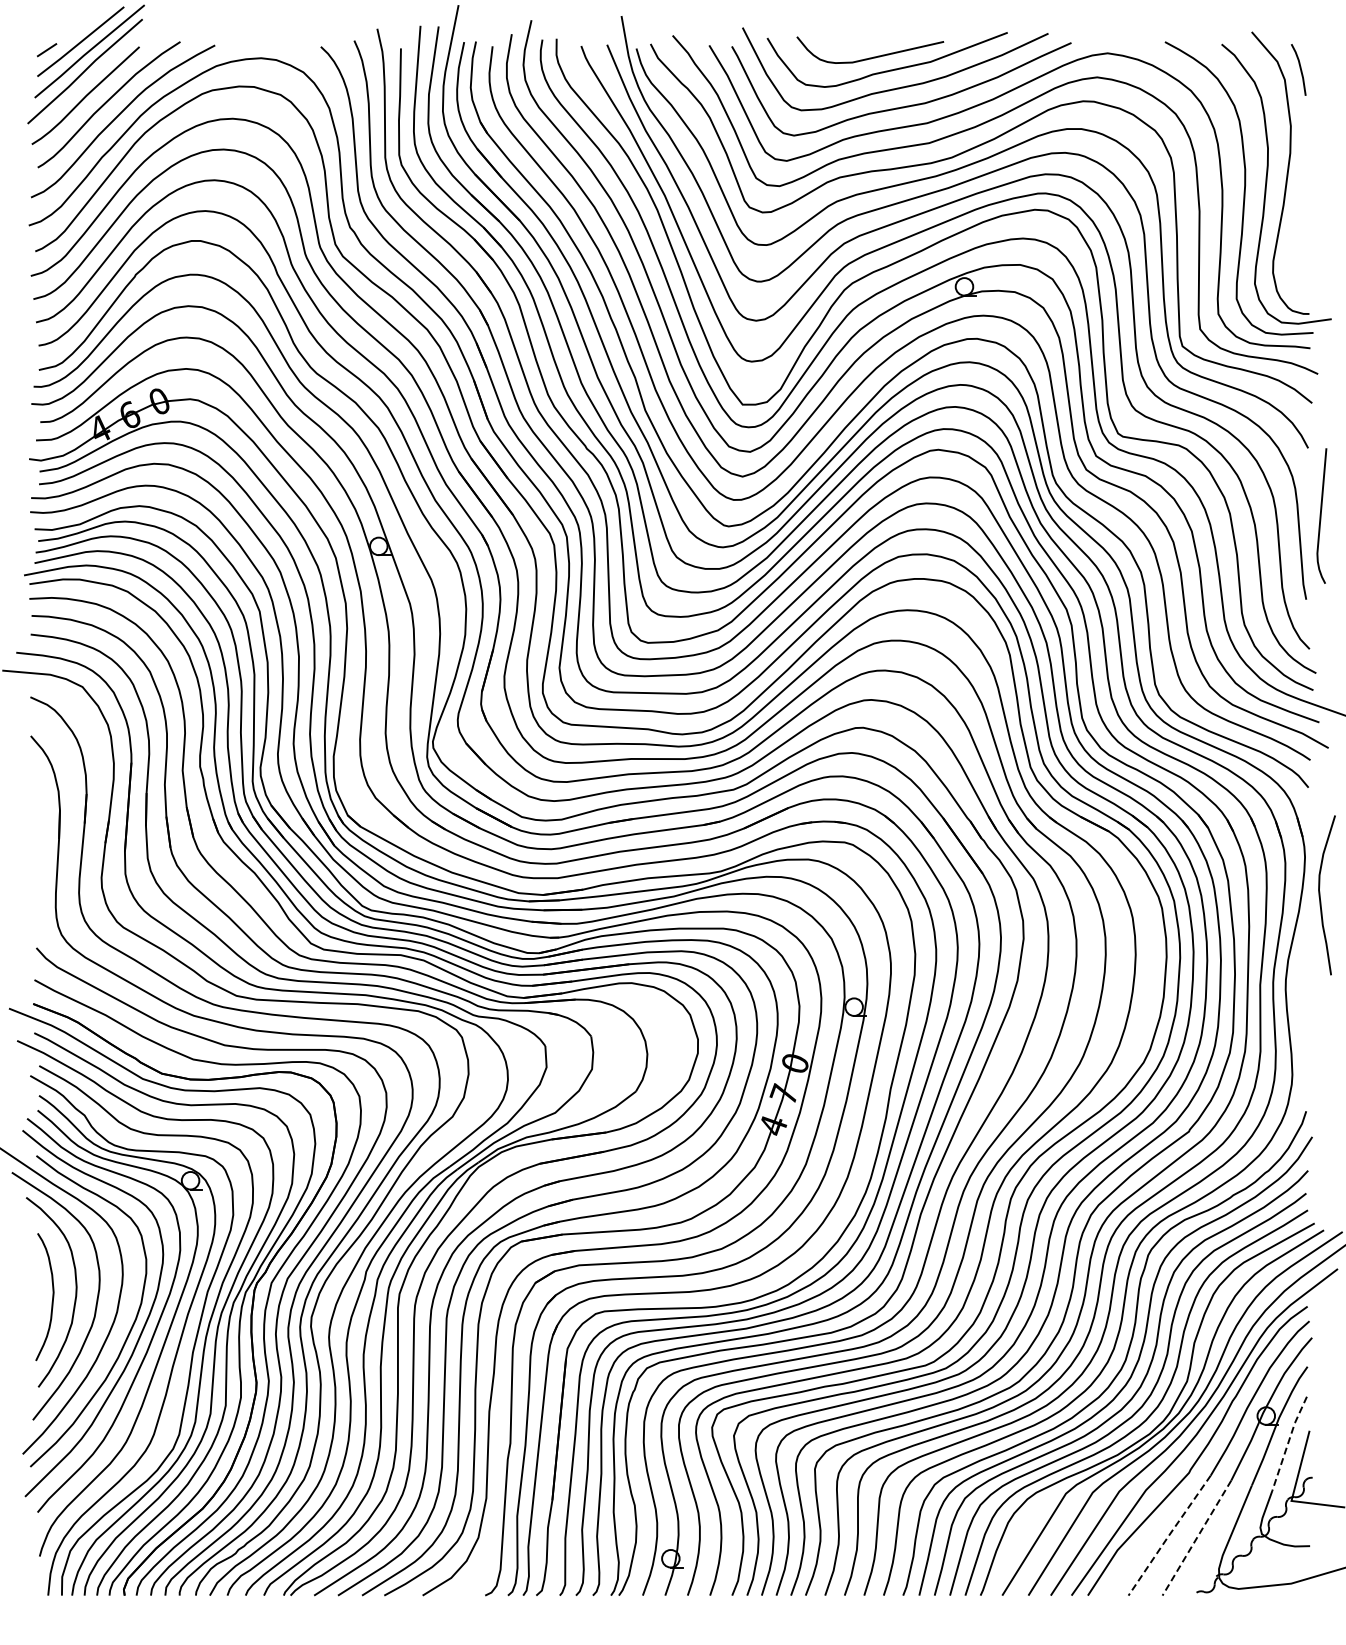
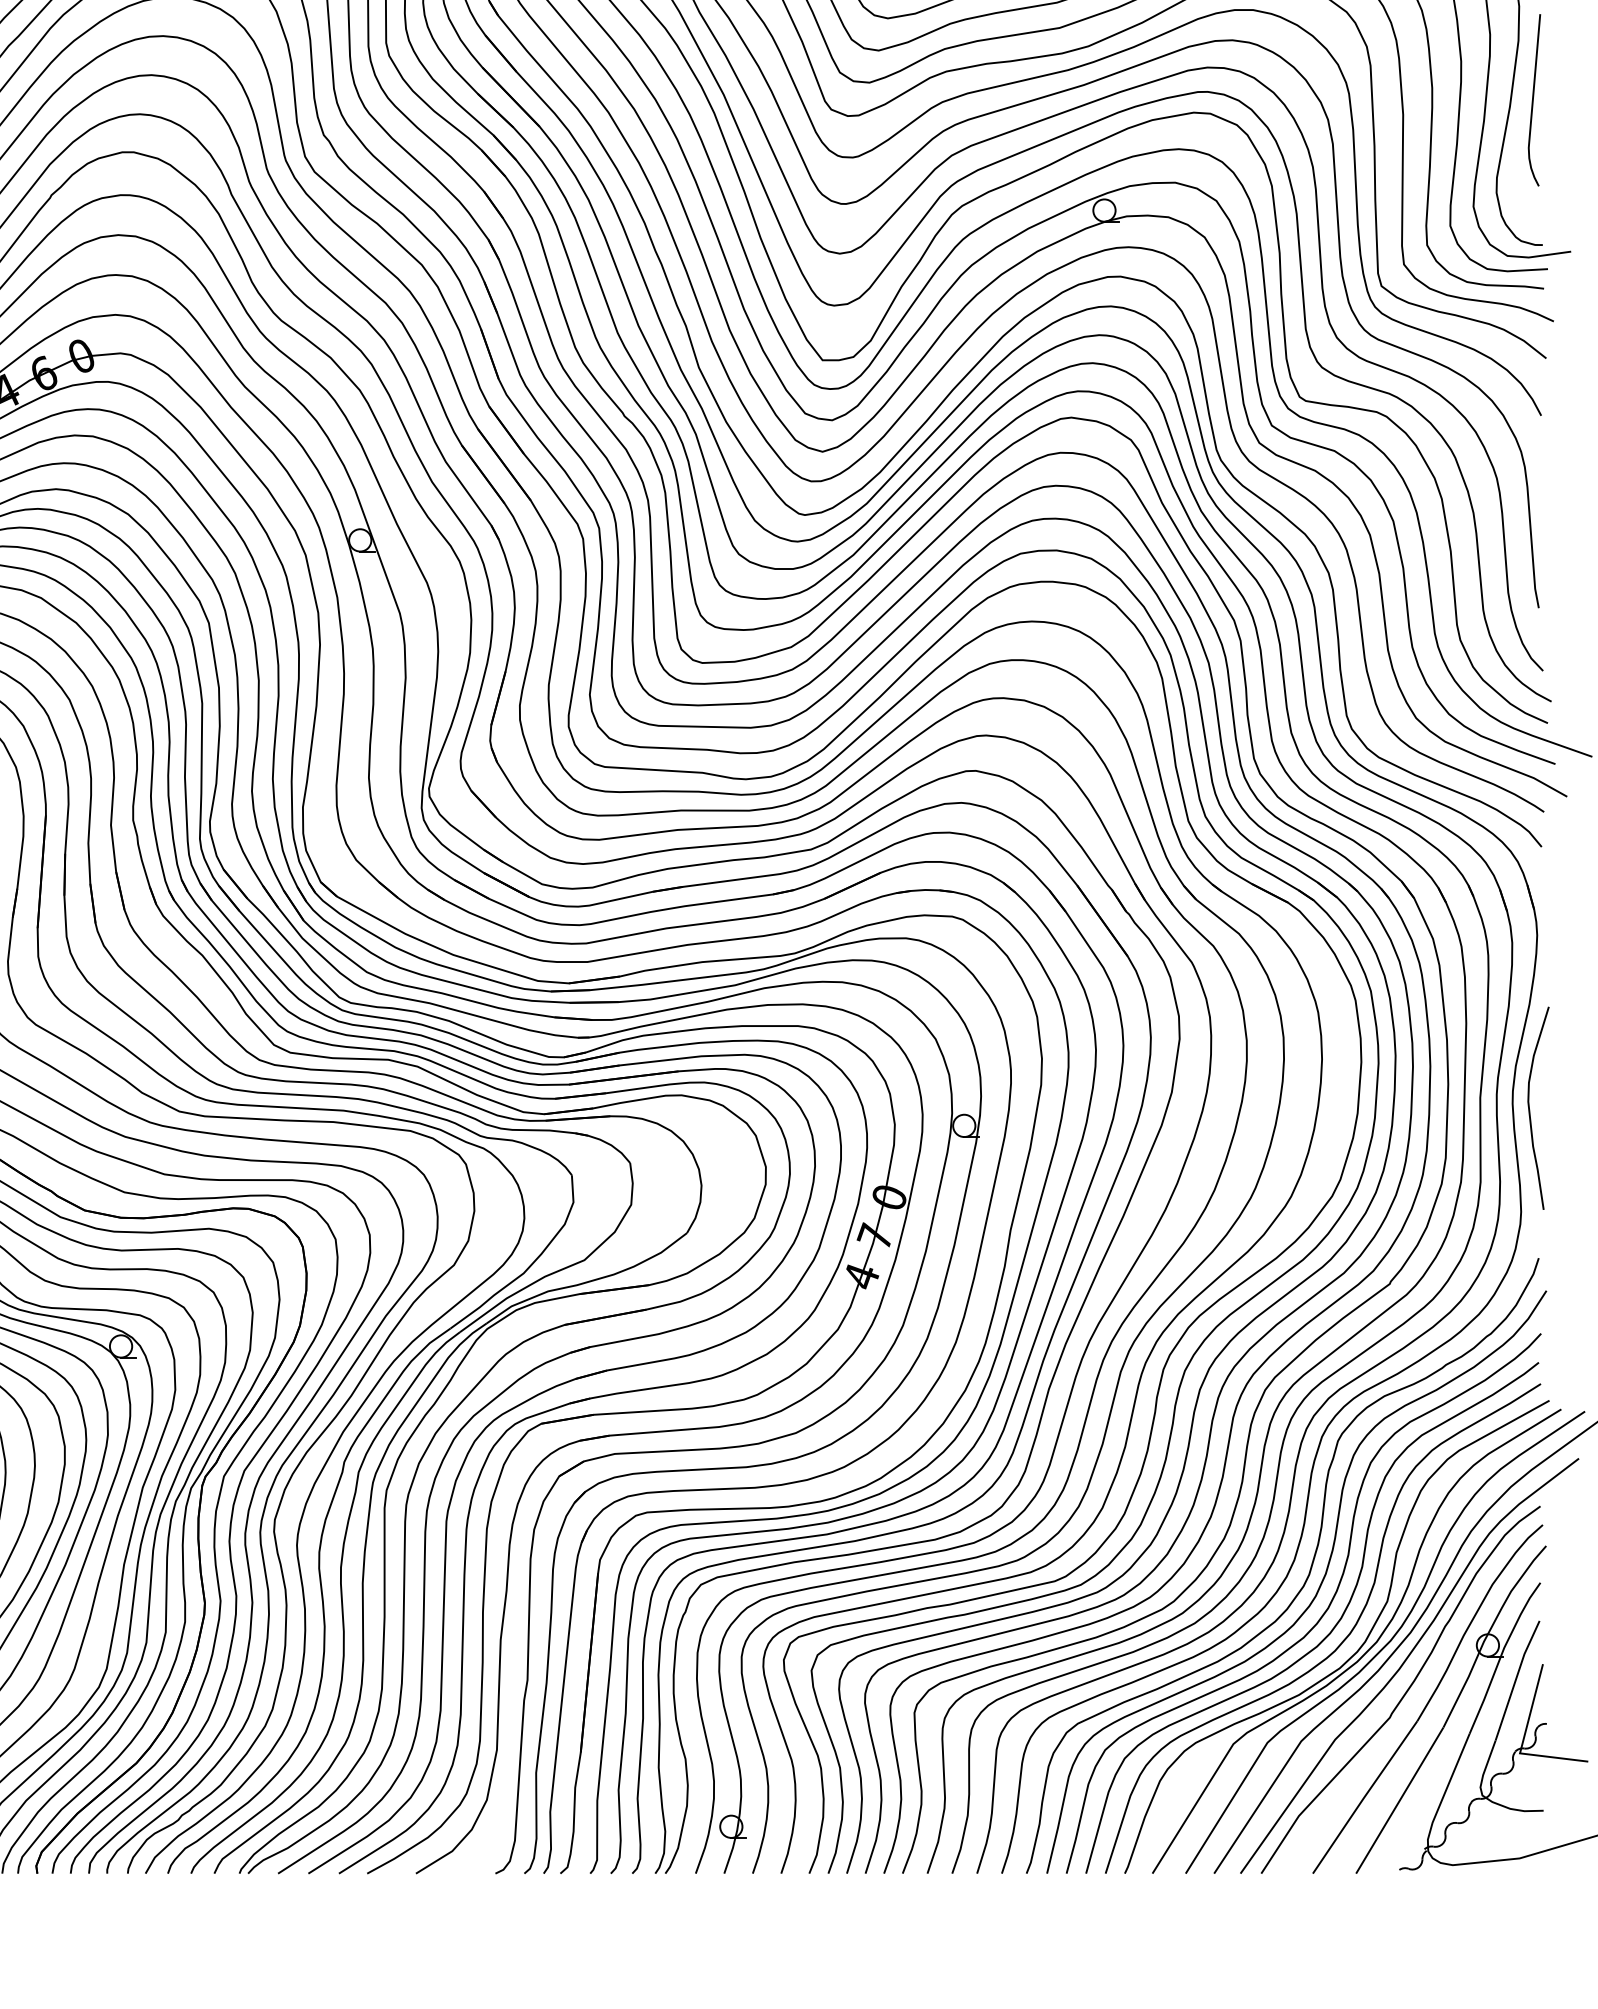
curve: (1321, 515) -> (1533, 99), moved
curve: (1320, 895) -> (1530, 1108), moved
line: (1288, 1442) -> (1516, 1679), dashed -> solid
line: (1168, 1535) -> (1363, 1797), dashed -> solid
line: (1196, 1538) -> (1399, 1801), dashed -> solid

